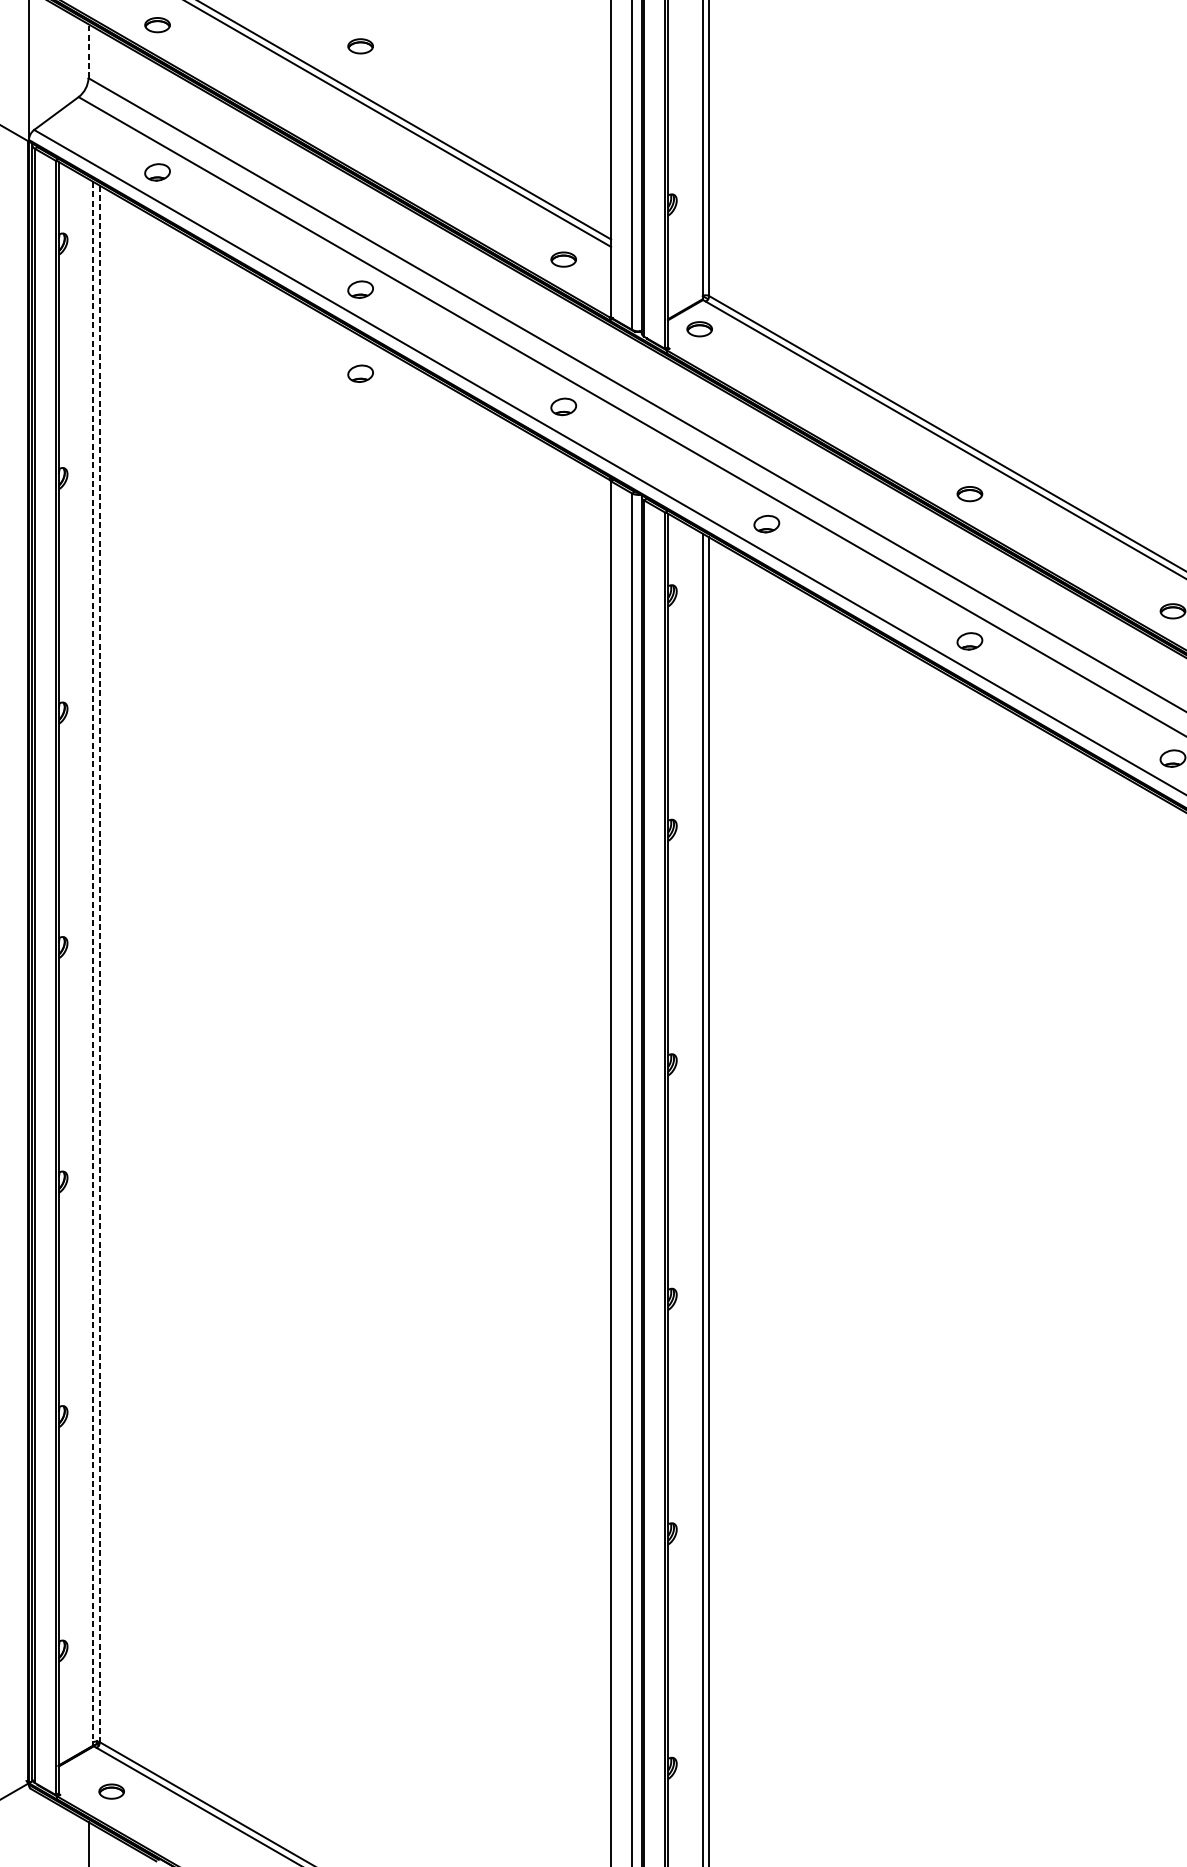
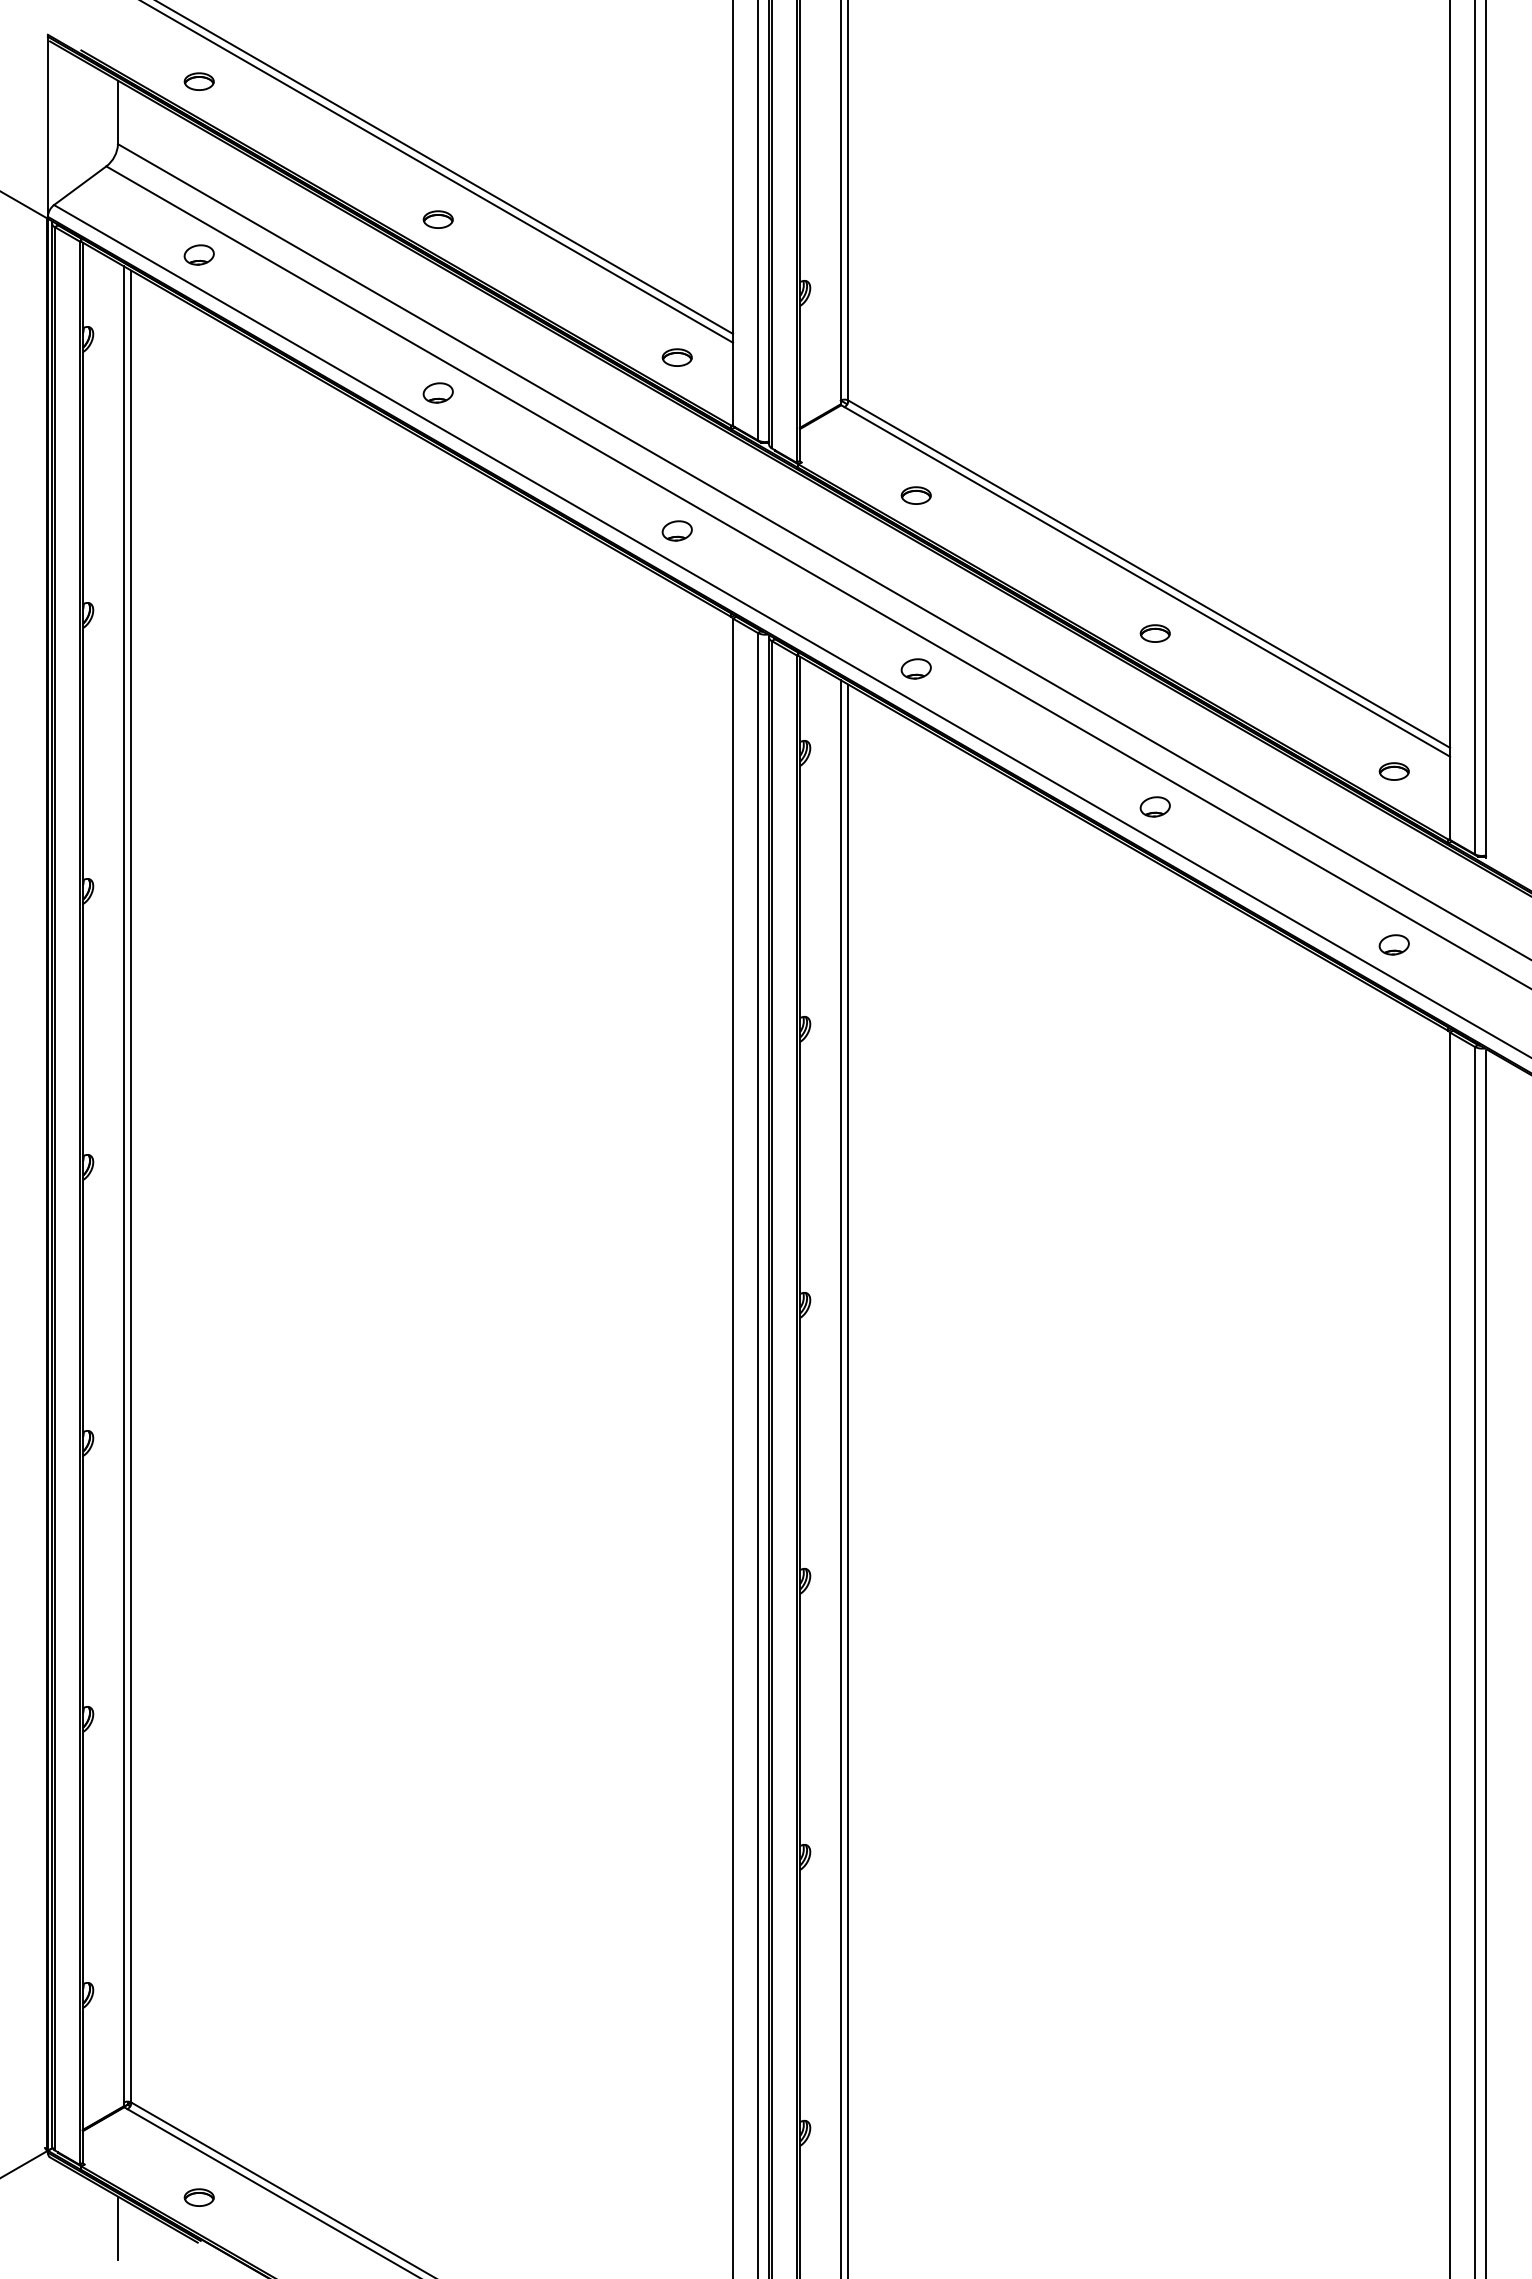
part: (360, 46) -> (437, 219), moved
line: (88, 51) -> (118, 112), dashed -> solid
part: (699, 329) -> (915, 495), moved
part: (360, 373) -> (437, 491), removed
line: (93, 962) -> (123, 1184), dashed -> solid
line: (100, 963) -> (131, 1186), dashed -> solid
part: (111, 1791) -> (198, 2197), moved

